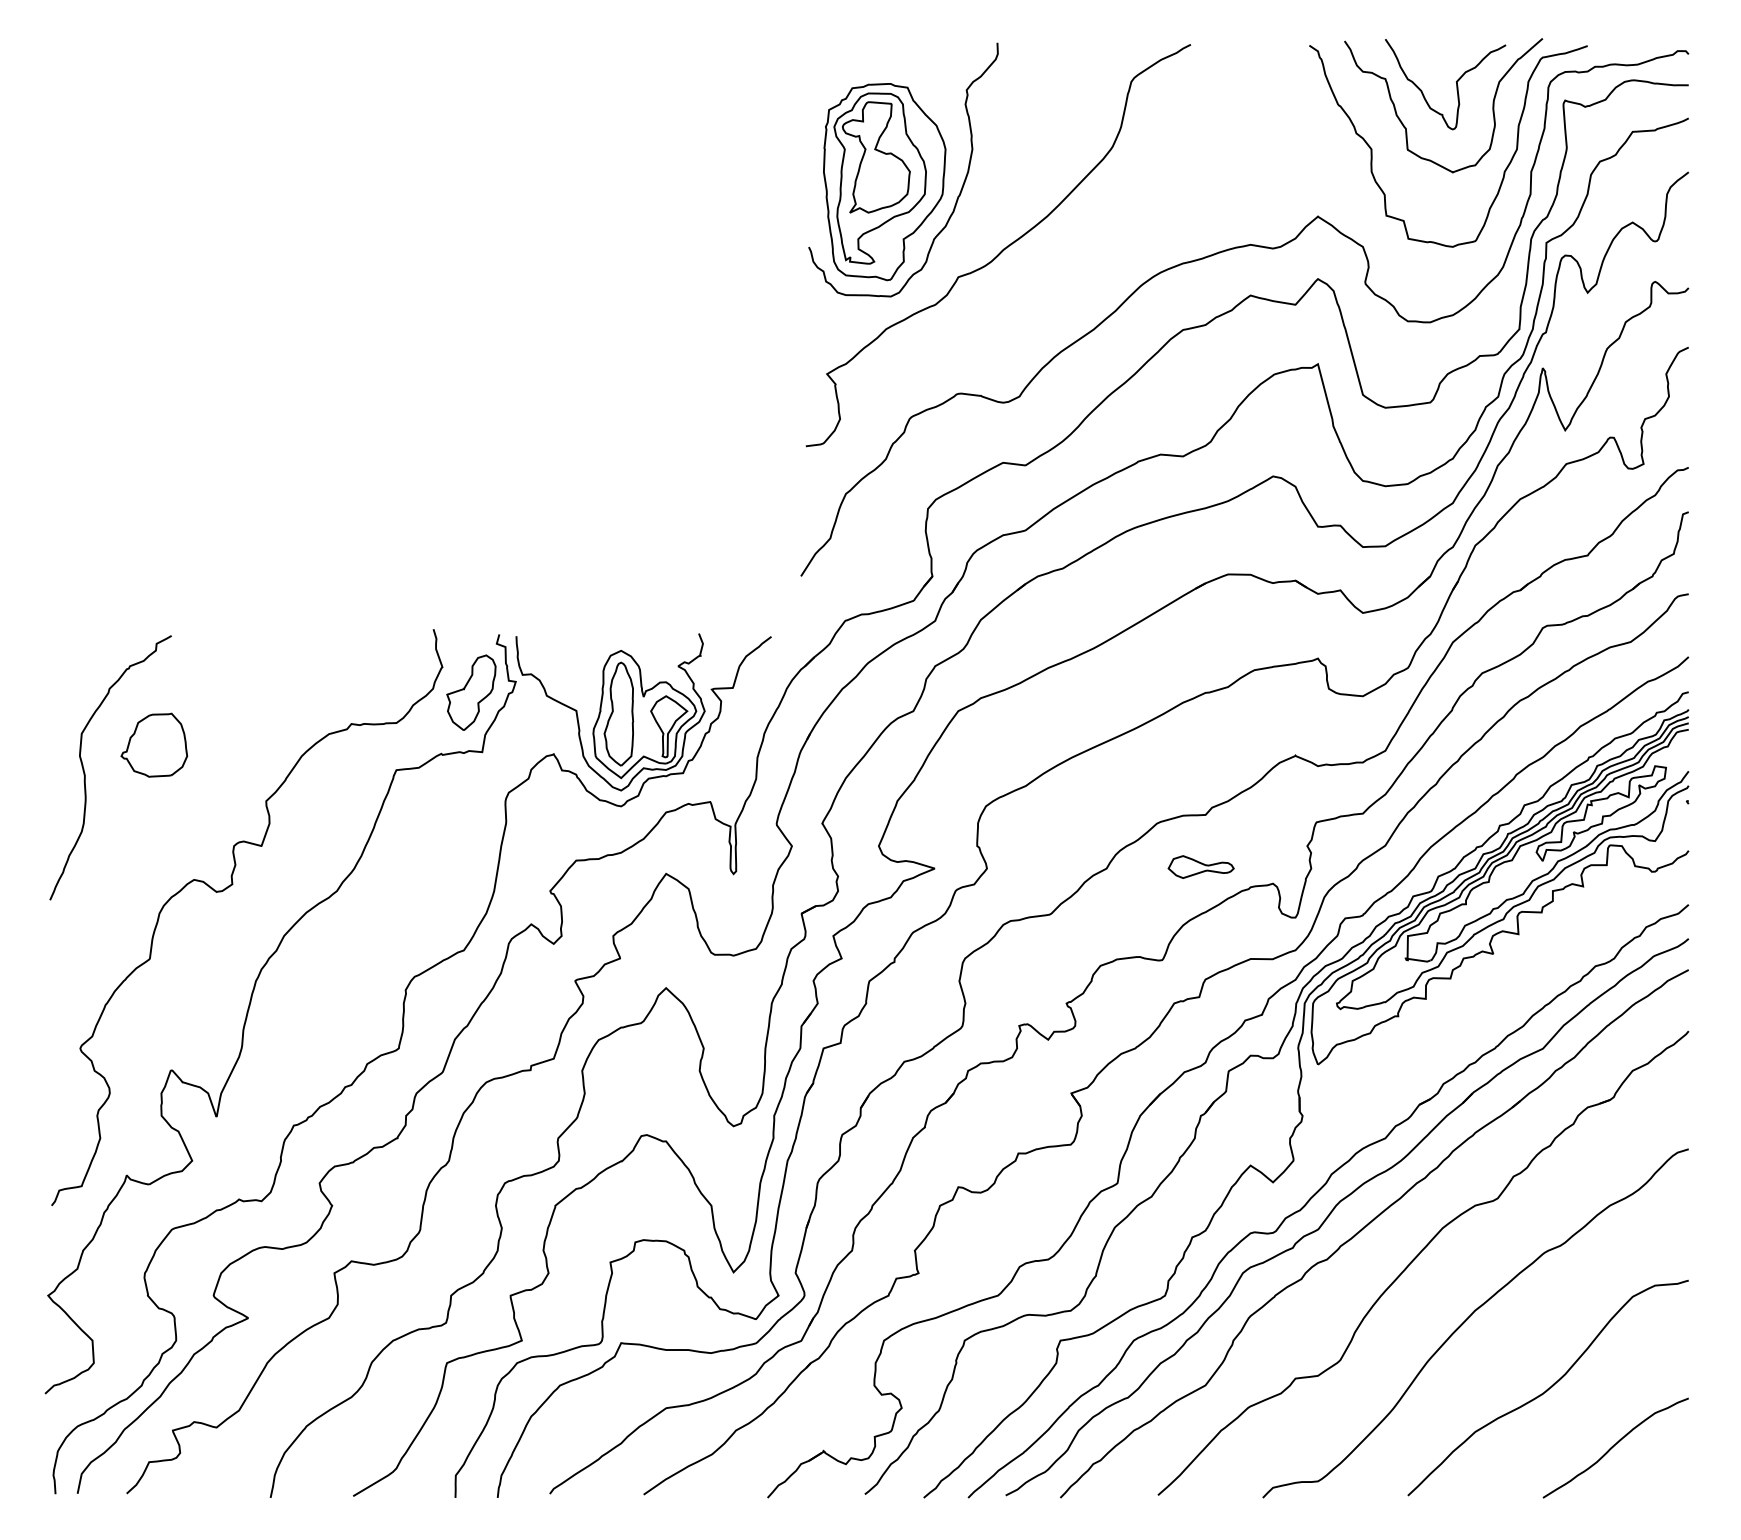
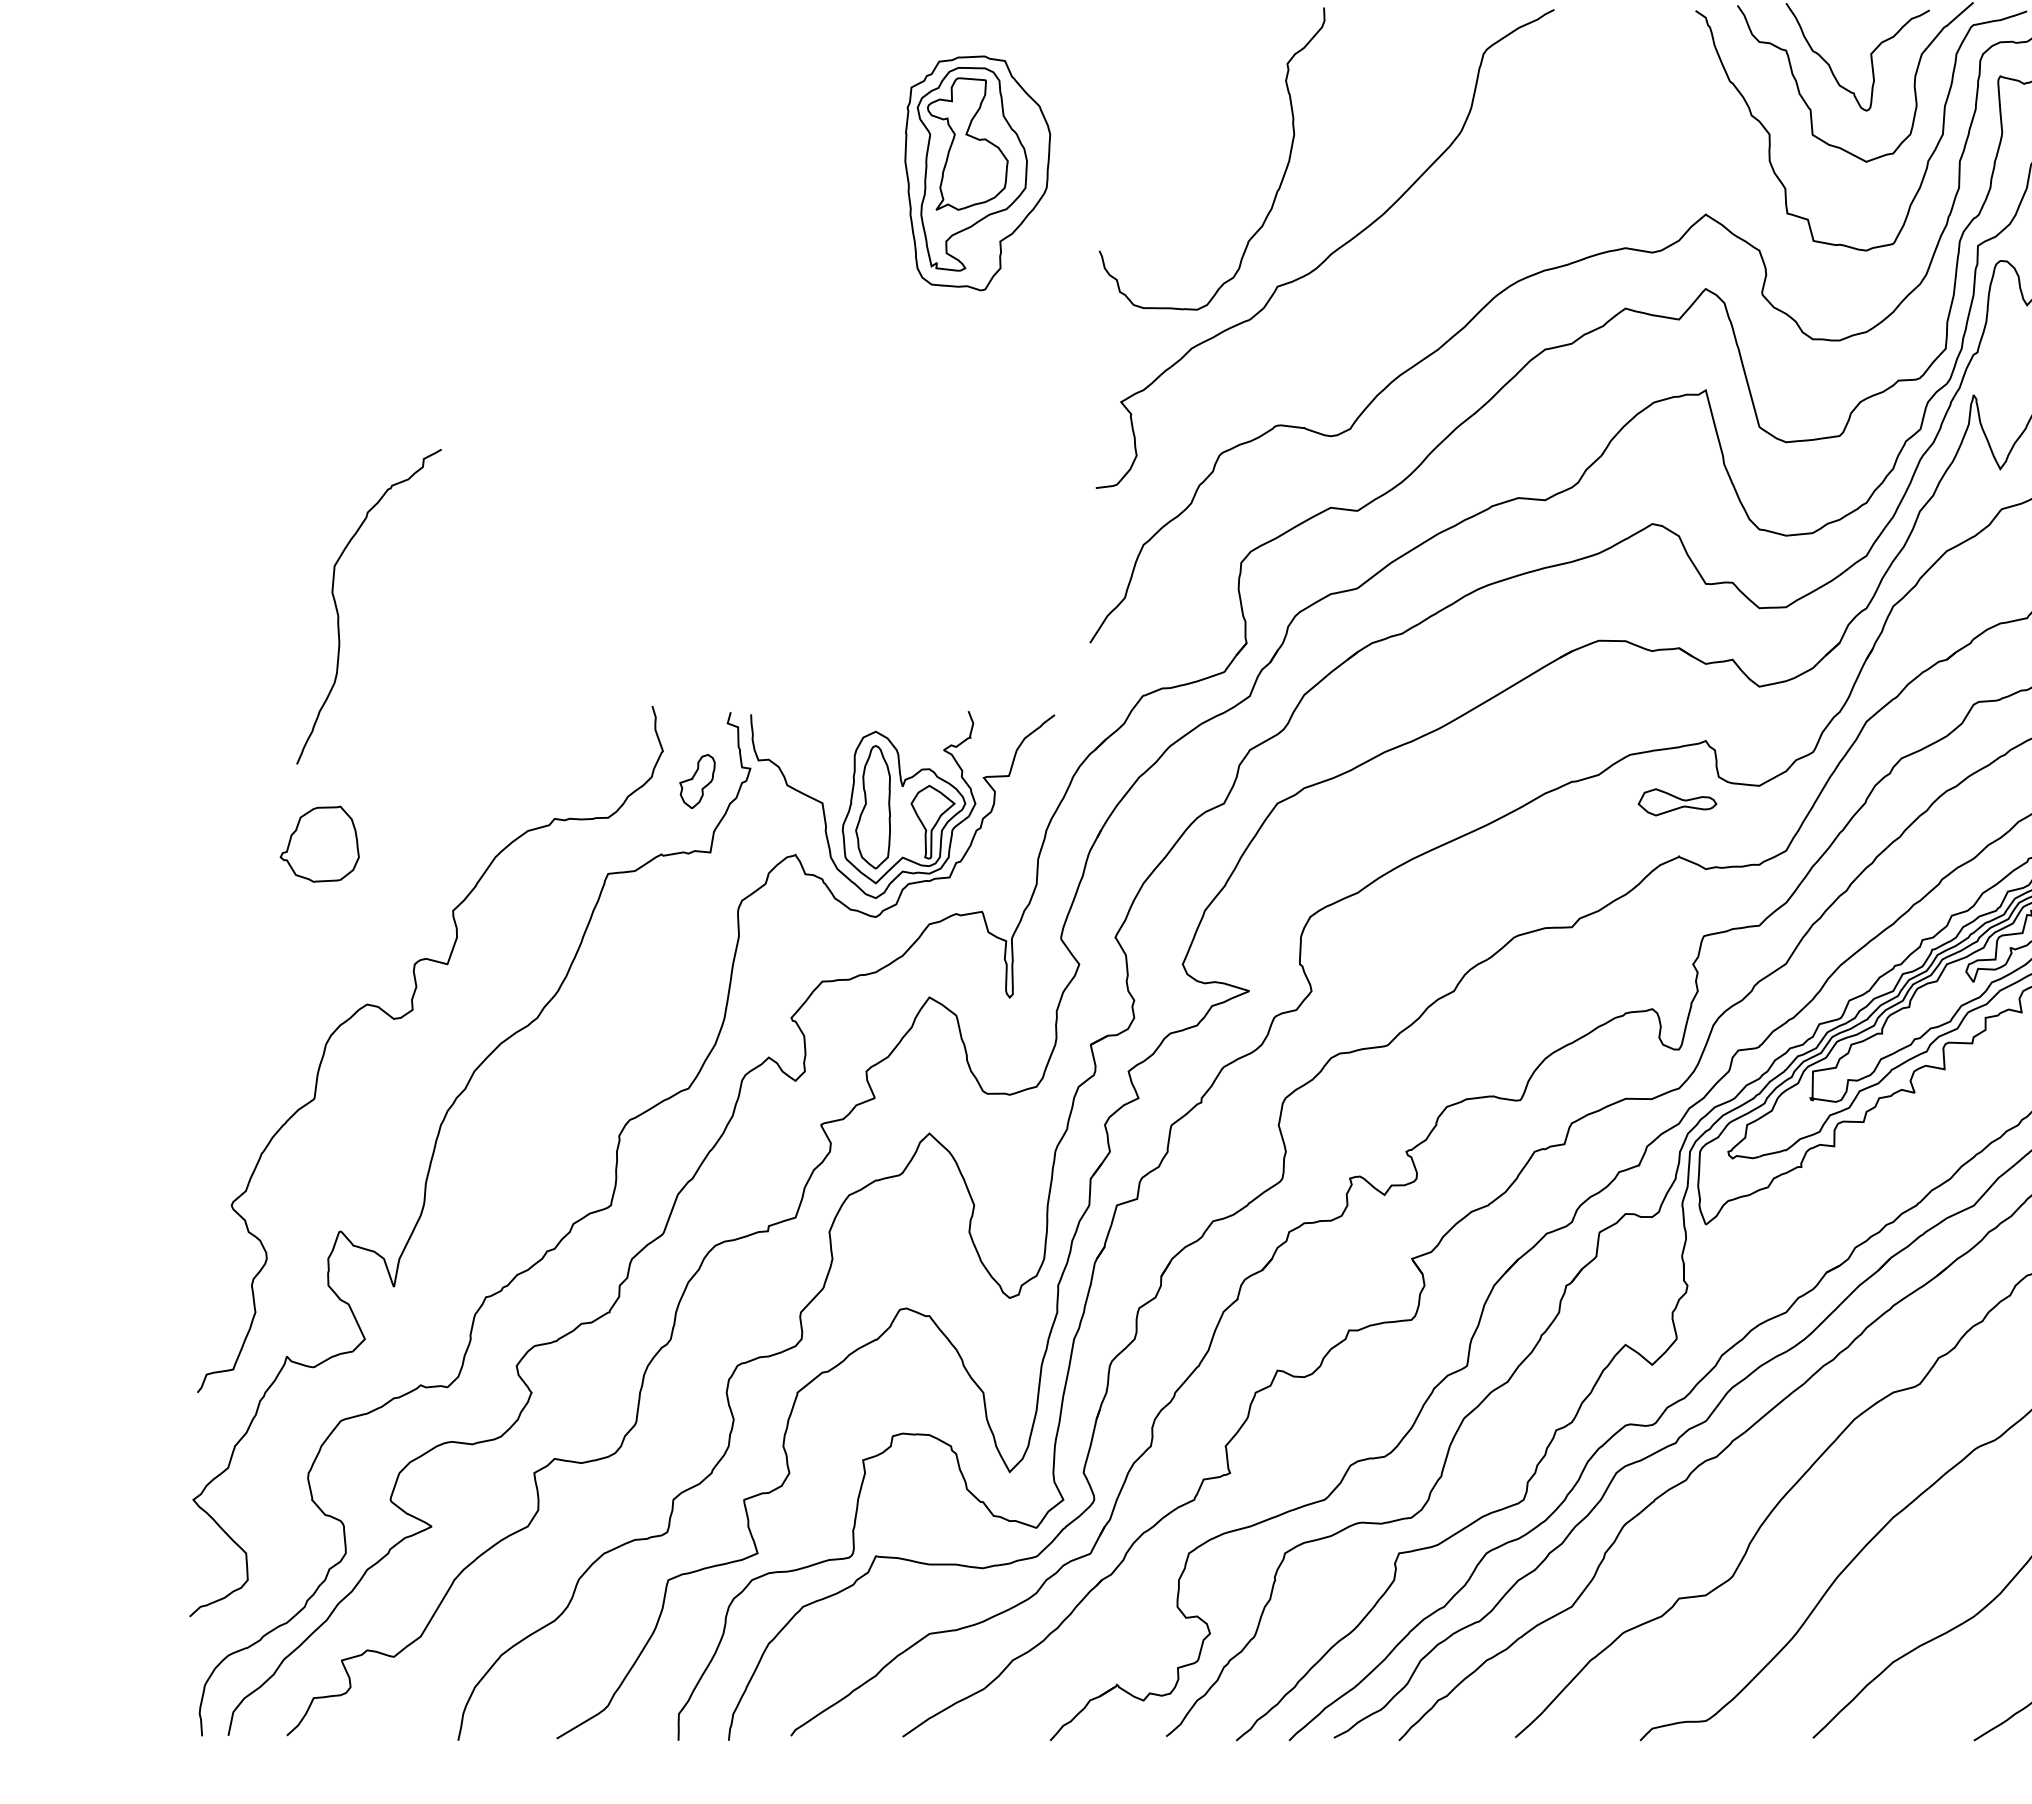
part: (884, 182) -> (977, 173), moved
part: (471, 692) -> (697, 781), size x0.6
curve: (85, 773) -> (339, 613), moved
part: (1200, 866) -> (1676, 801), moved

